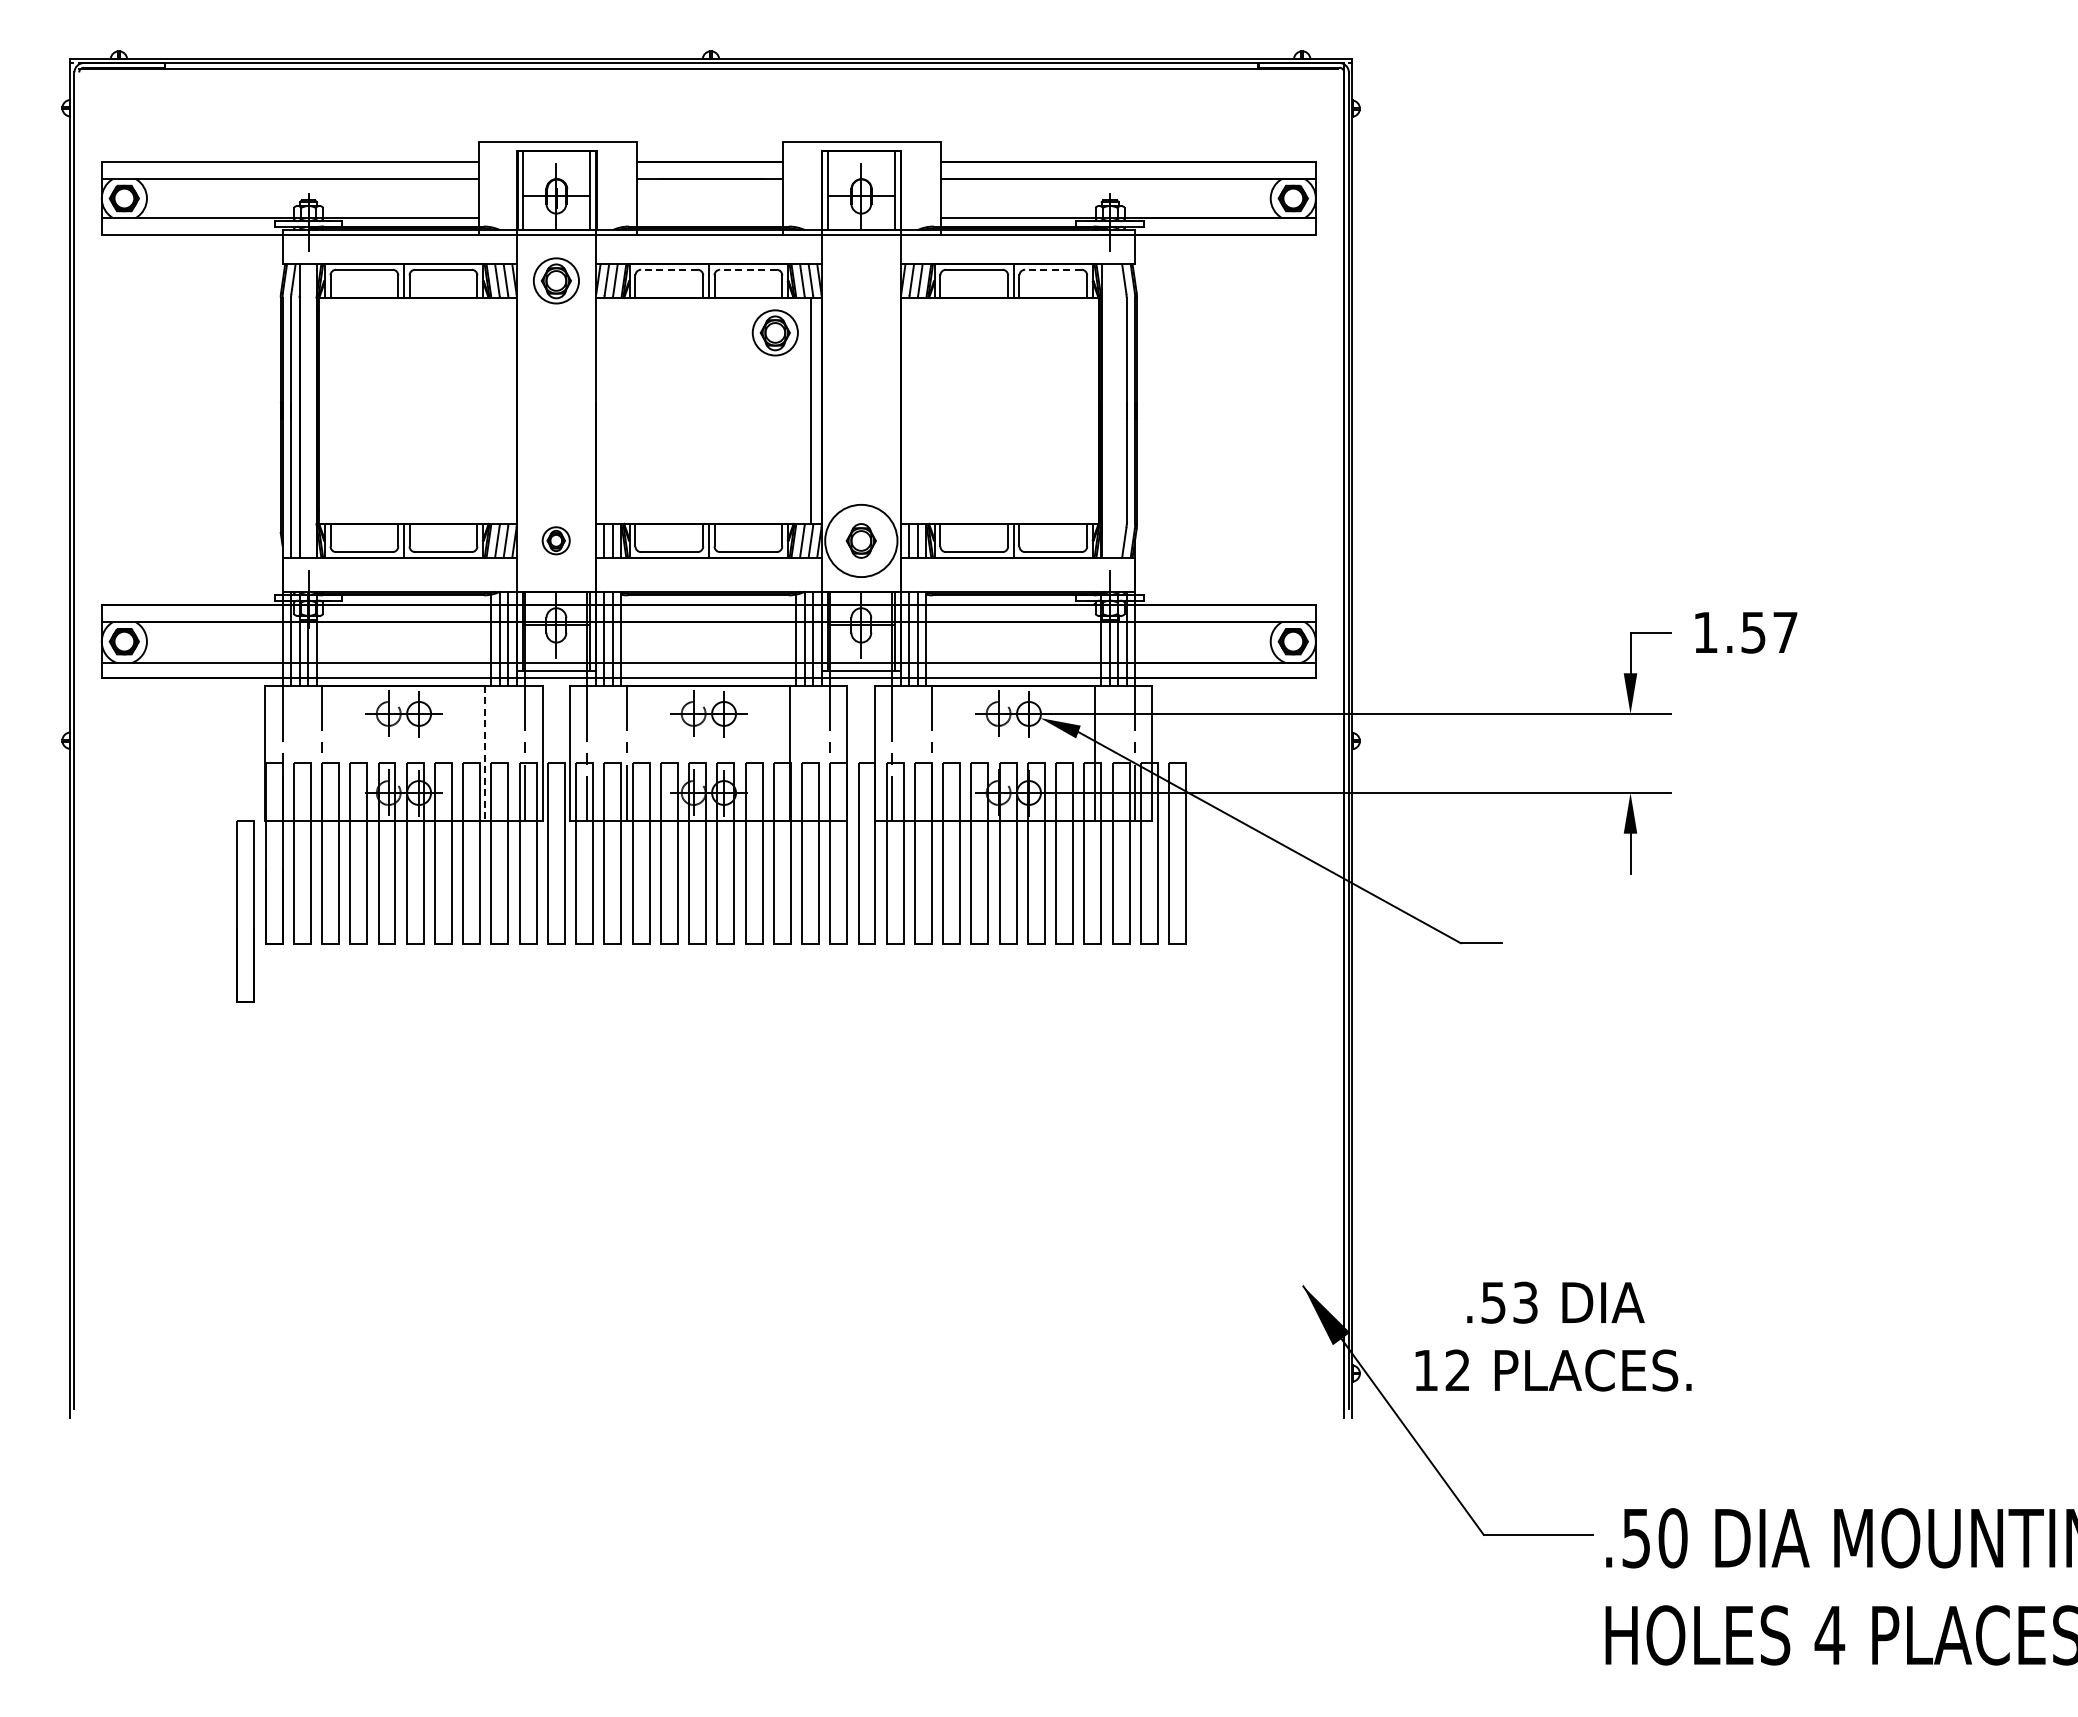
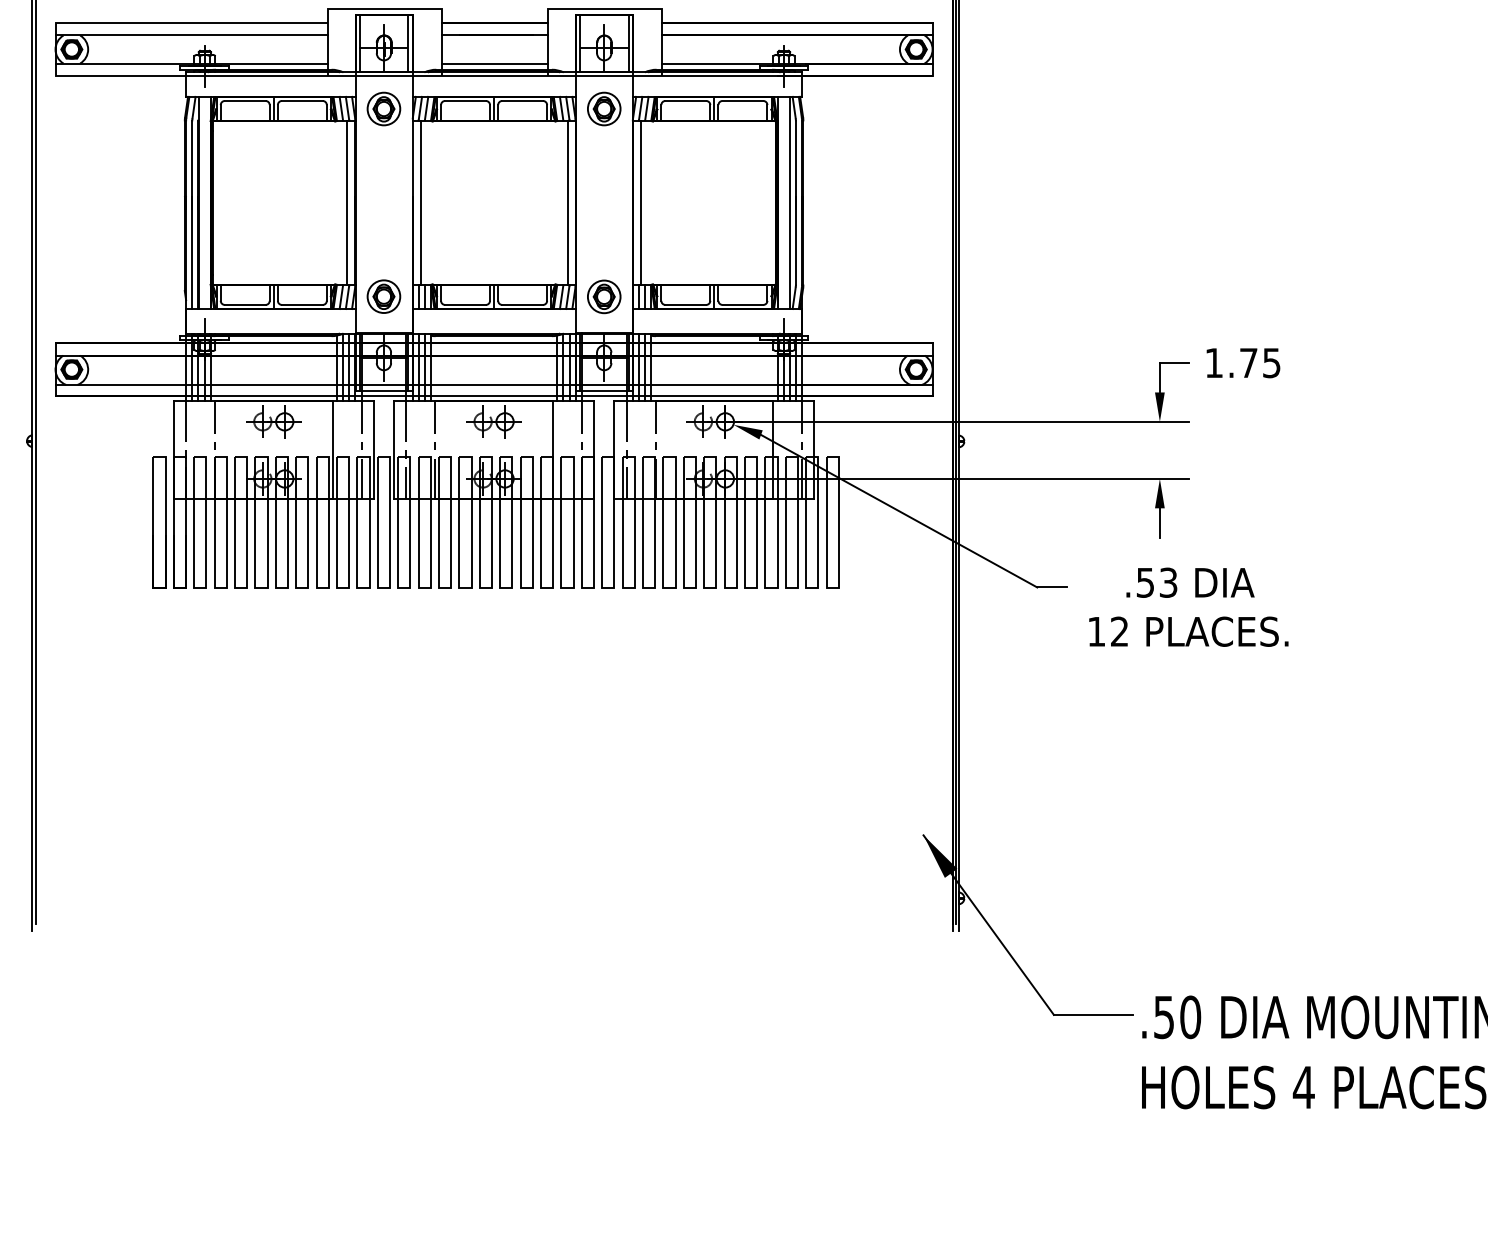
line: (709, 217) -> (494, 63), added
line: (668, 269) -> (464, 100), dashed -> solid
line: (747, 269) -> (521, 100), dashed -> solid
line: (1052, 269) -> (742, 100), dashed -> solid
part: (774, 332) -> (603, 108), moved
line: (505, 410) -> (347, 202), added
line: (607, 410) -> (420, 202), added
line: (912, 410) -> (641, 202), added
line: (1118, 410) -> (790, 202), added
part: (555, 540) -> (383, 296), size x1.67
circle: (860, 540) -> (603, 296), size x0.62
text: (1769, 632) -> (1260, 363), 1.57 -> 1.75
line: (485, 753) -> (332, 450), dashed -> solid
part: (245, 911) -> (159, 522), moved
text: (1553, 1336) -> (1188, 607), moved

